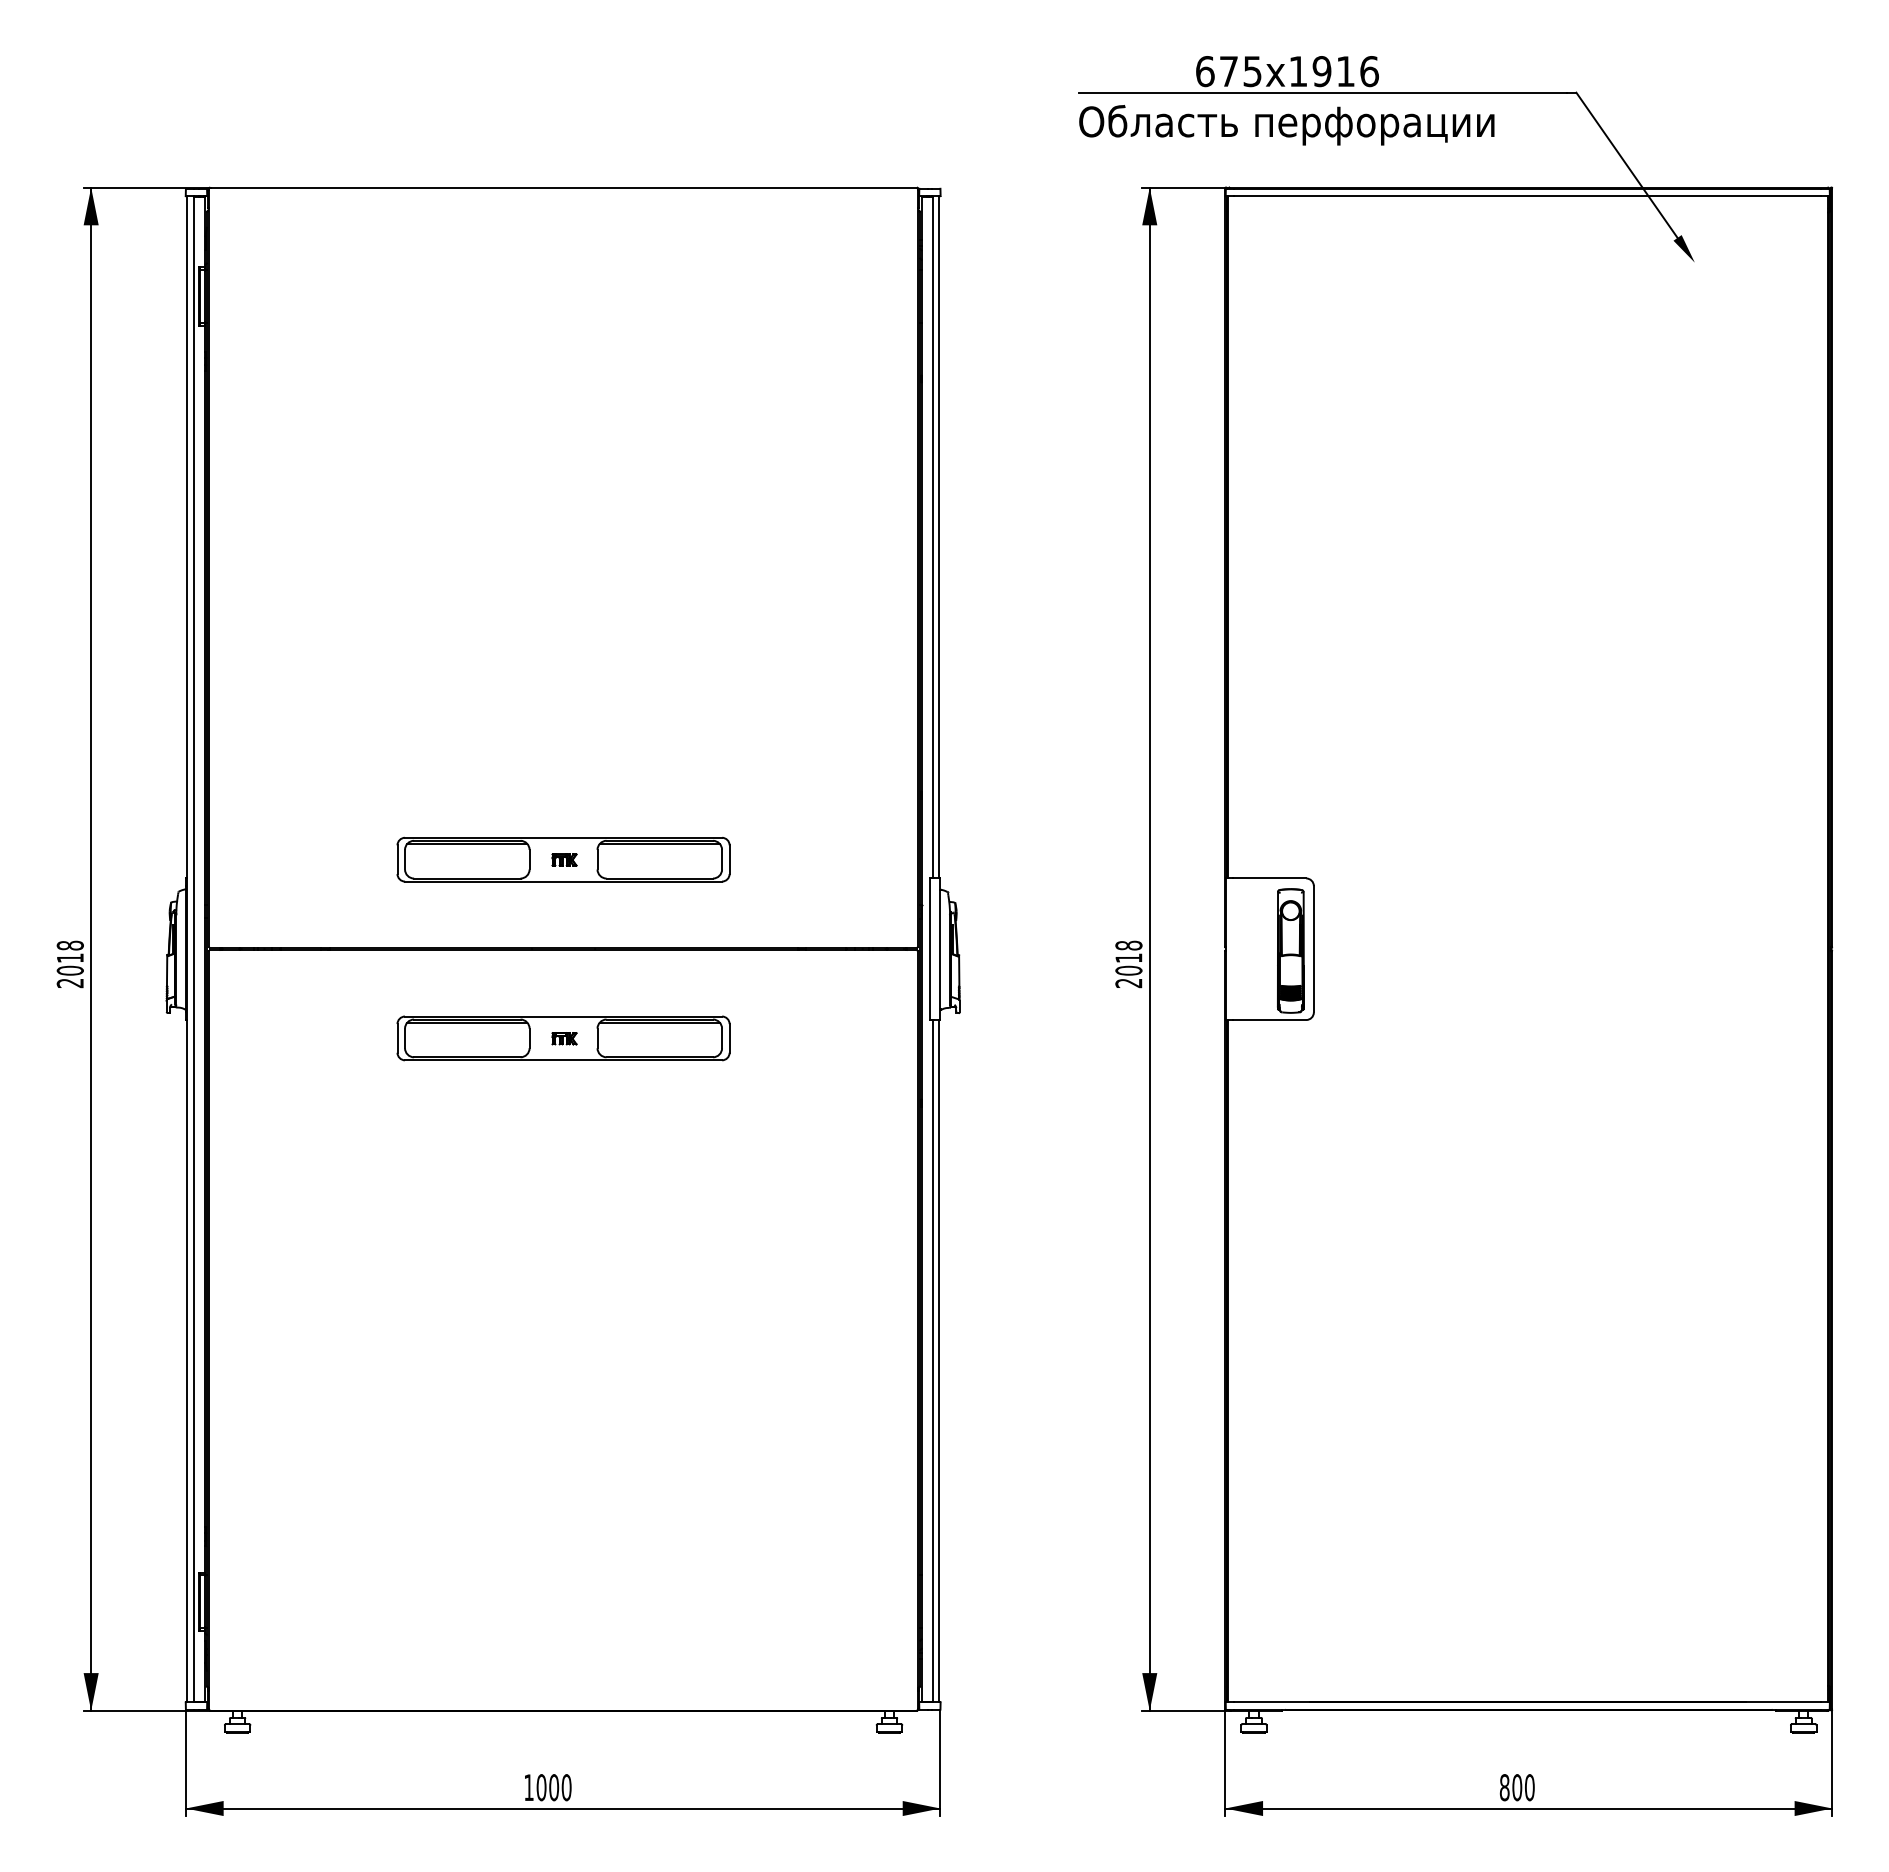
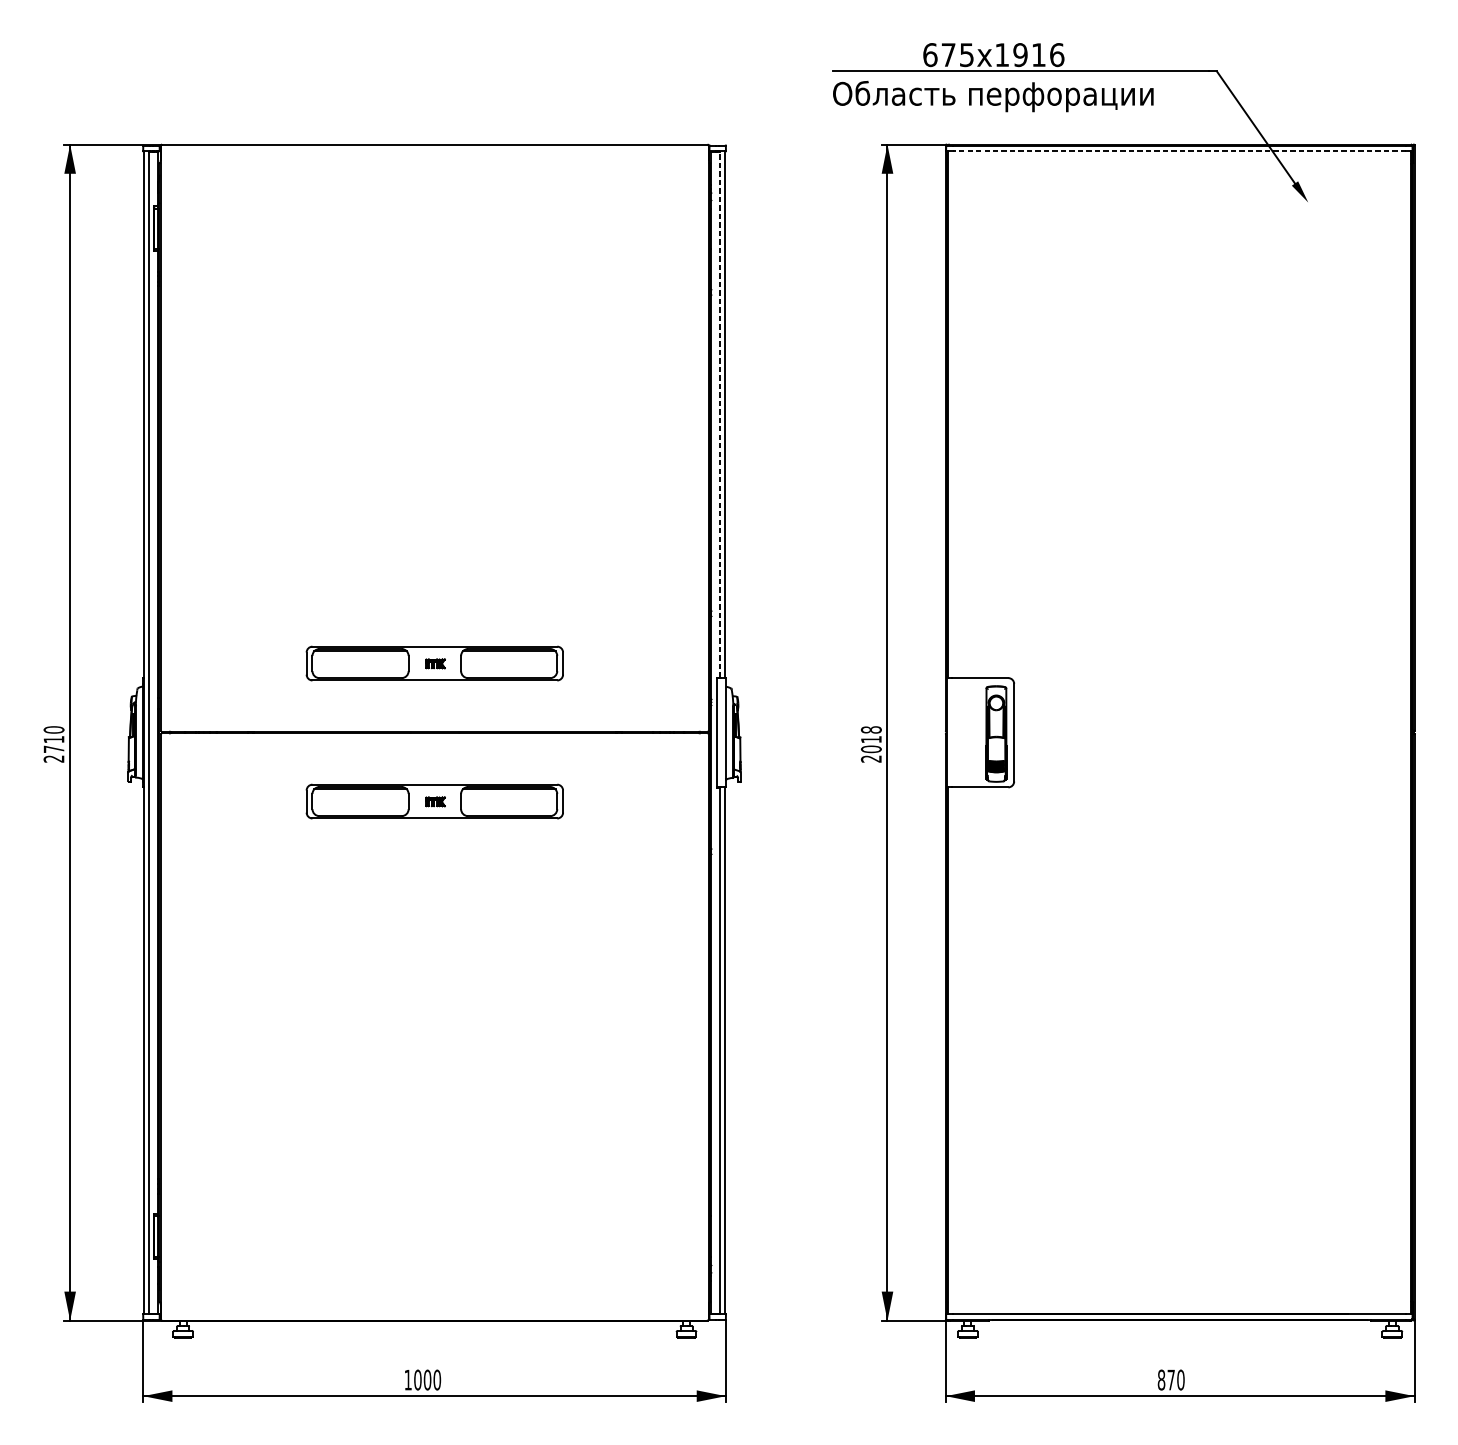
line: (1527, 196) -> (1179, 151), solid -> dashed
line: (933, 537) -> (720, 414), solid -> dashed
text: (69, 957) -> (53, 739), 2018 -> 2710
text: (1517, 1787) -> (1171, 1379), 800 -> 870

